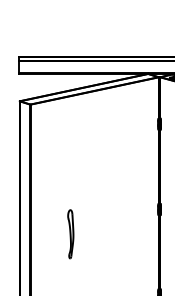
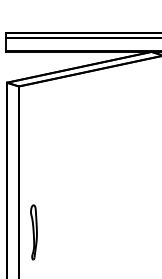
part: (70, 234) -> (33, 232), moved

